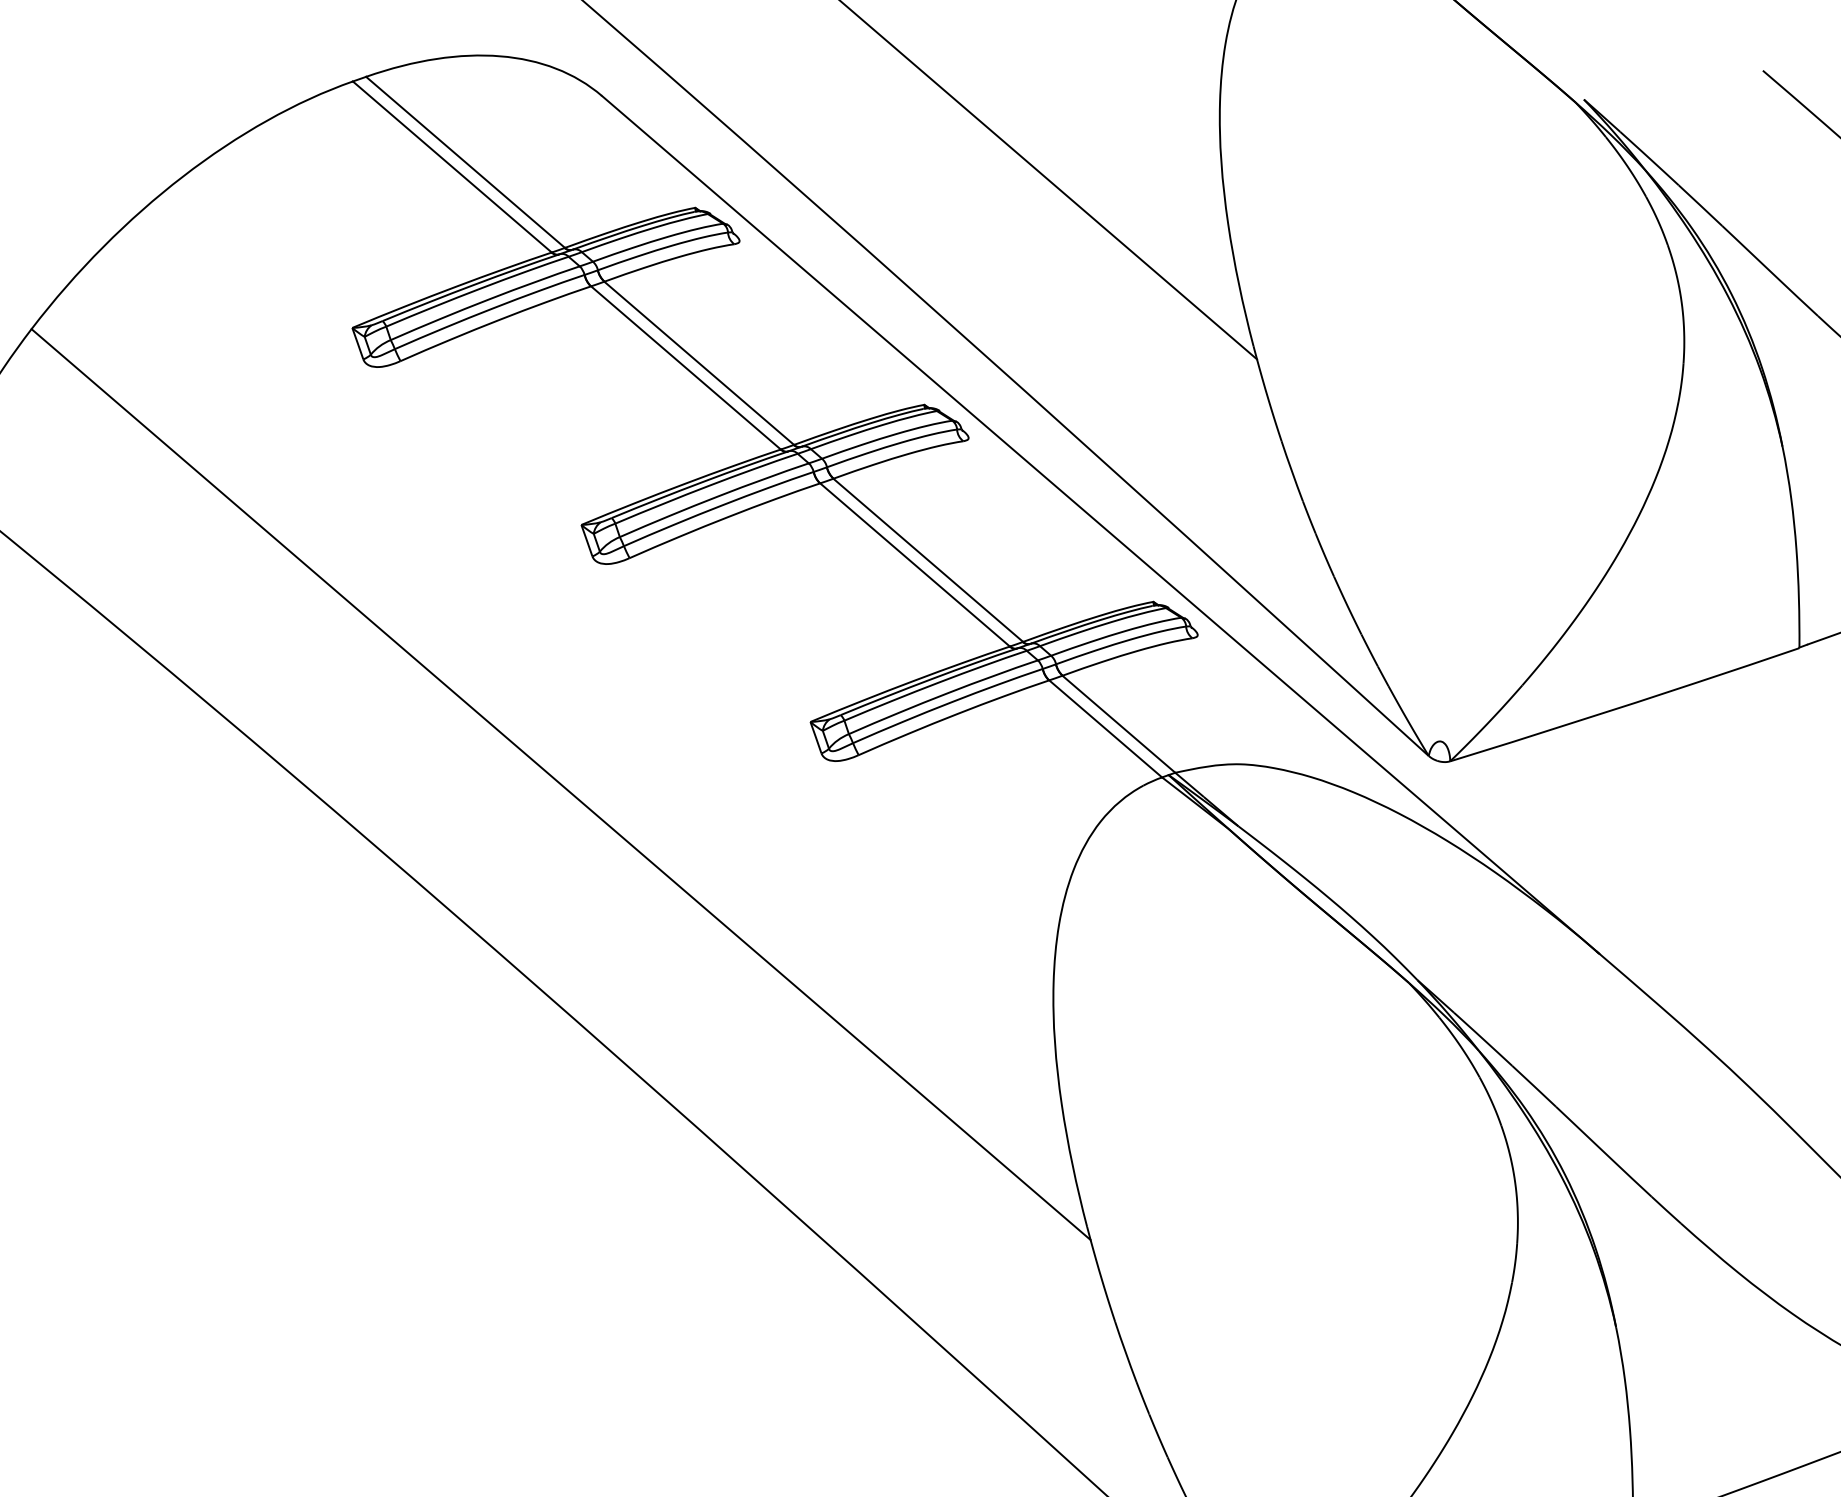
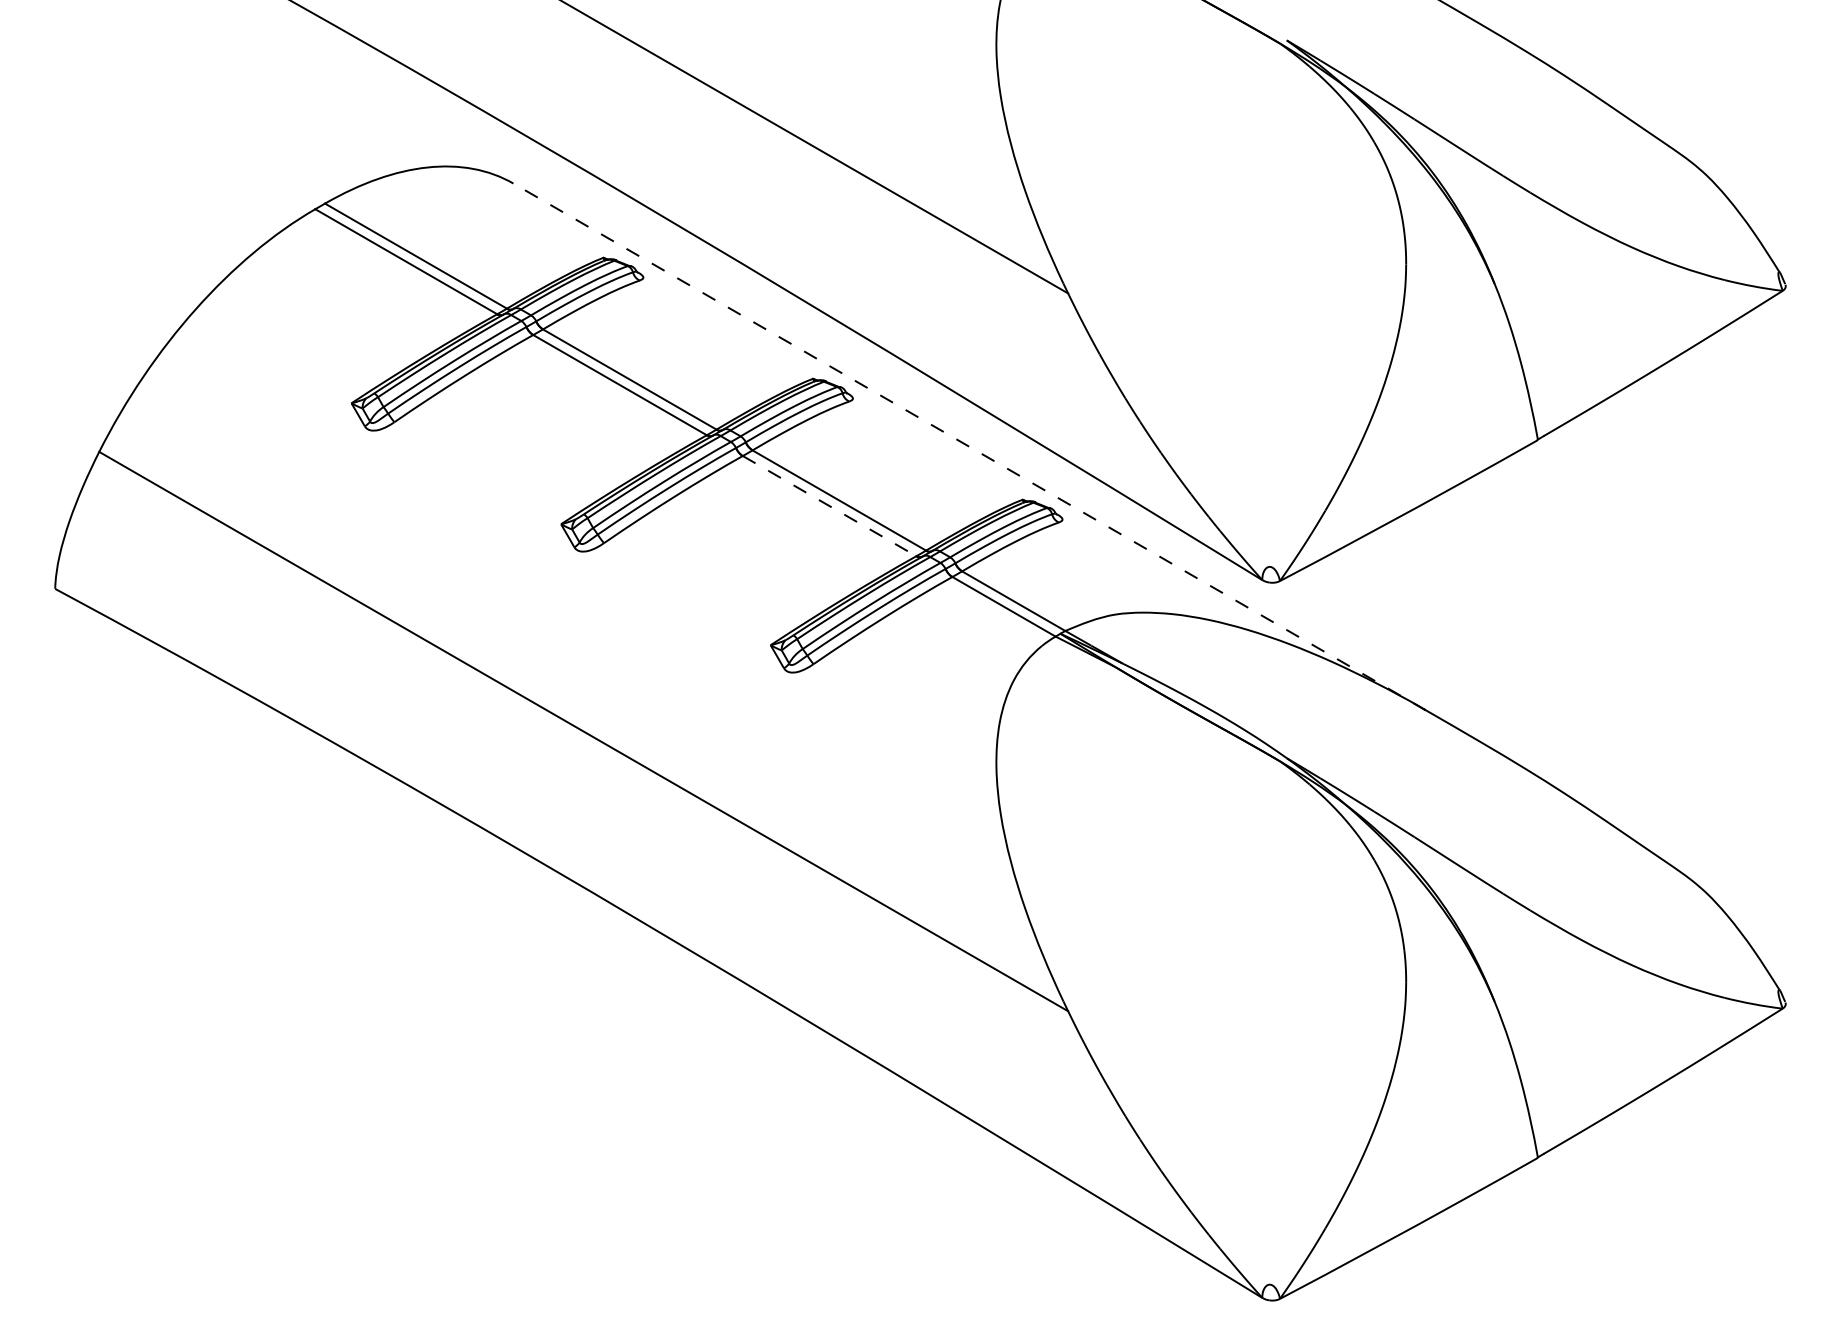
line: (1100, 524) -> (969, 446), solid -> dashed
line: (916, 565) -> (830, 506), solid -> dashed

